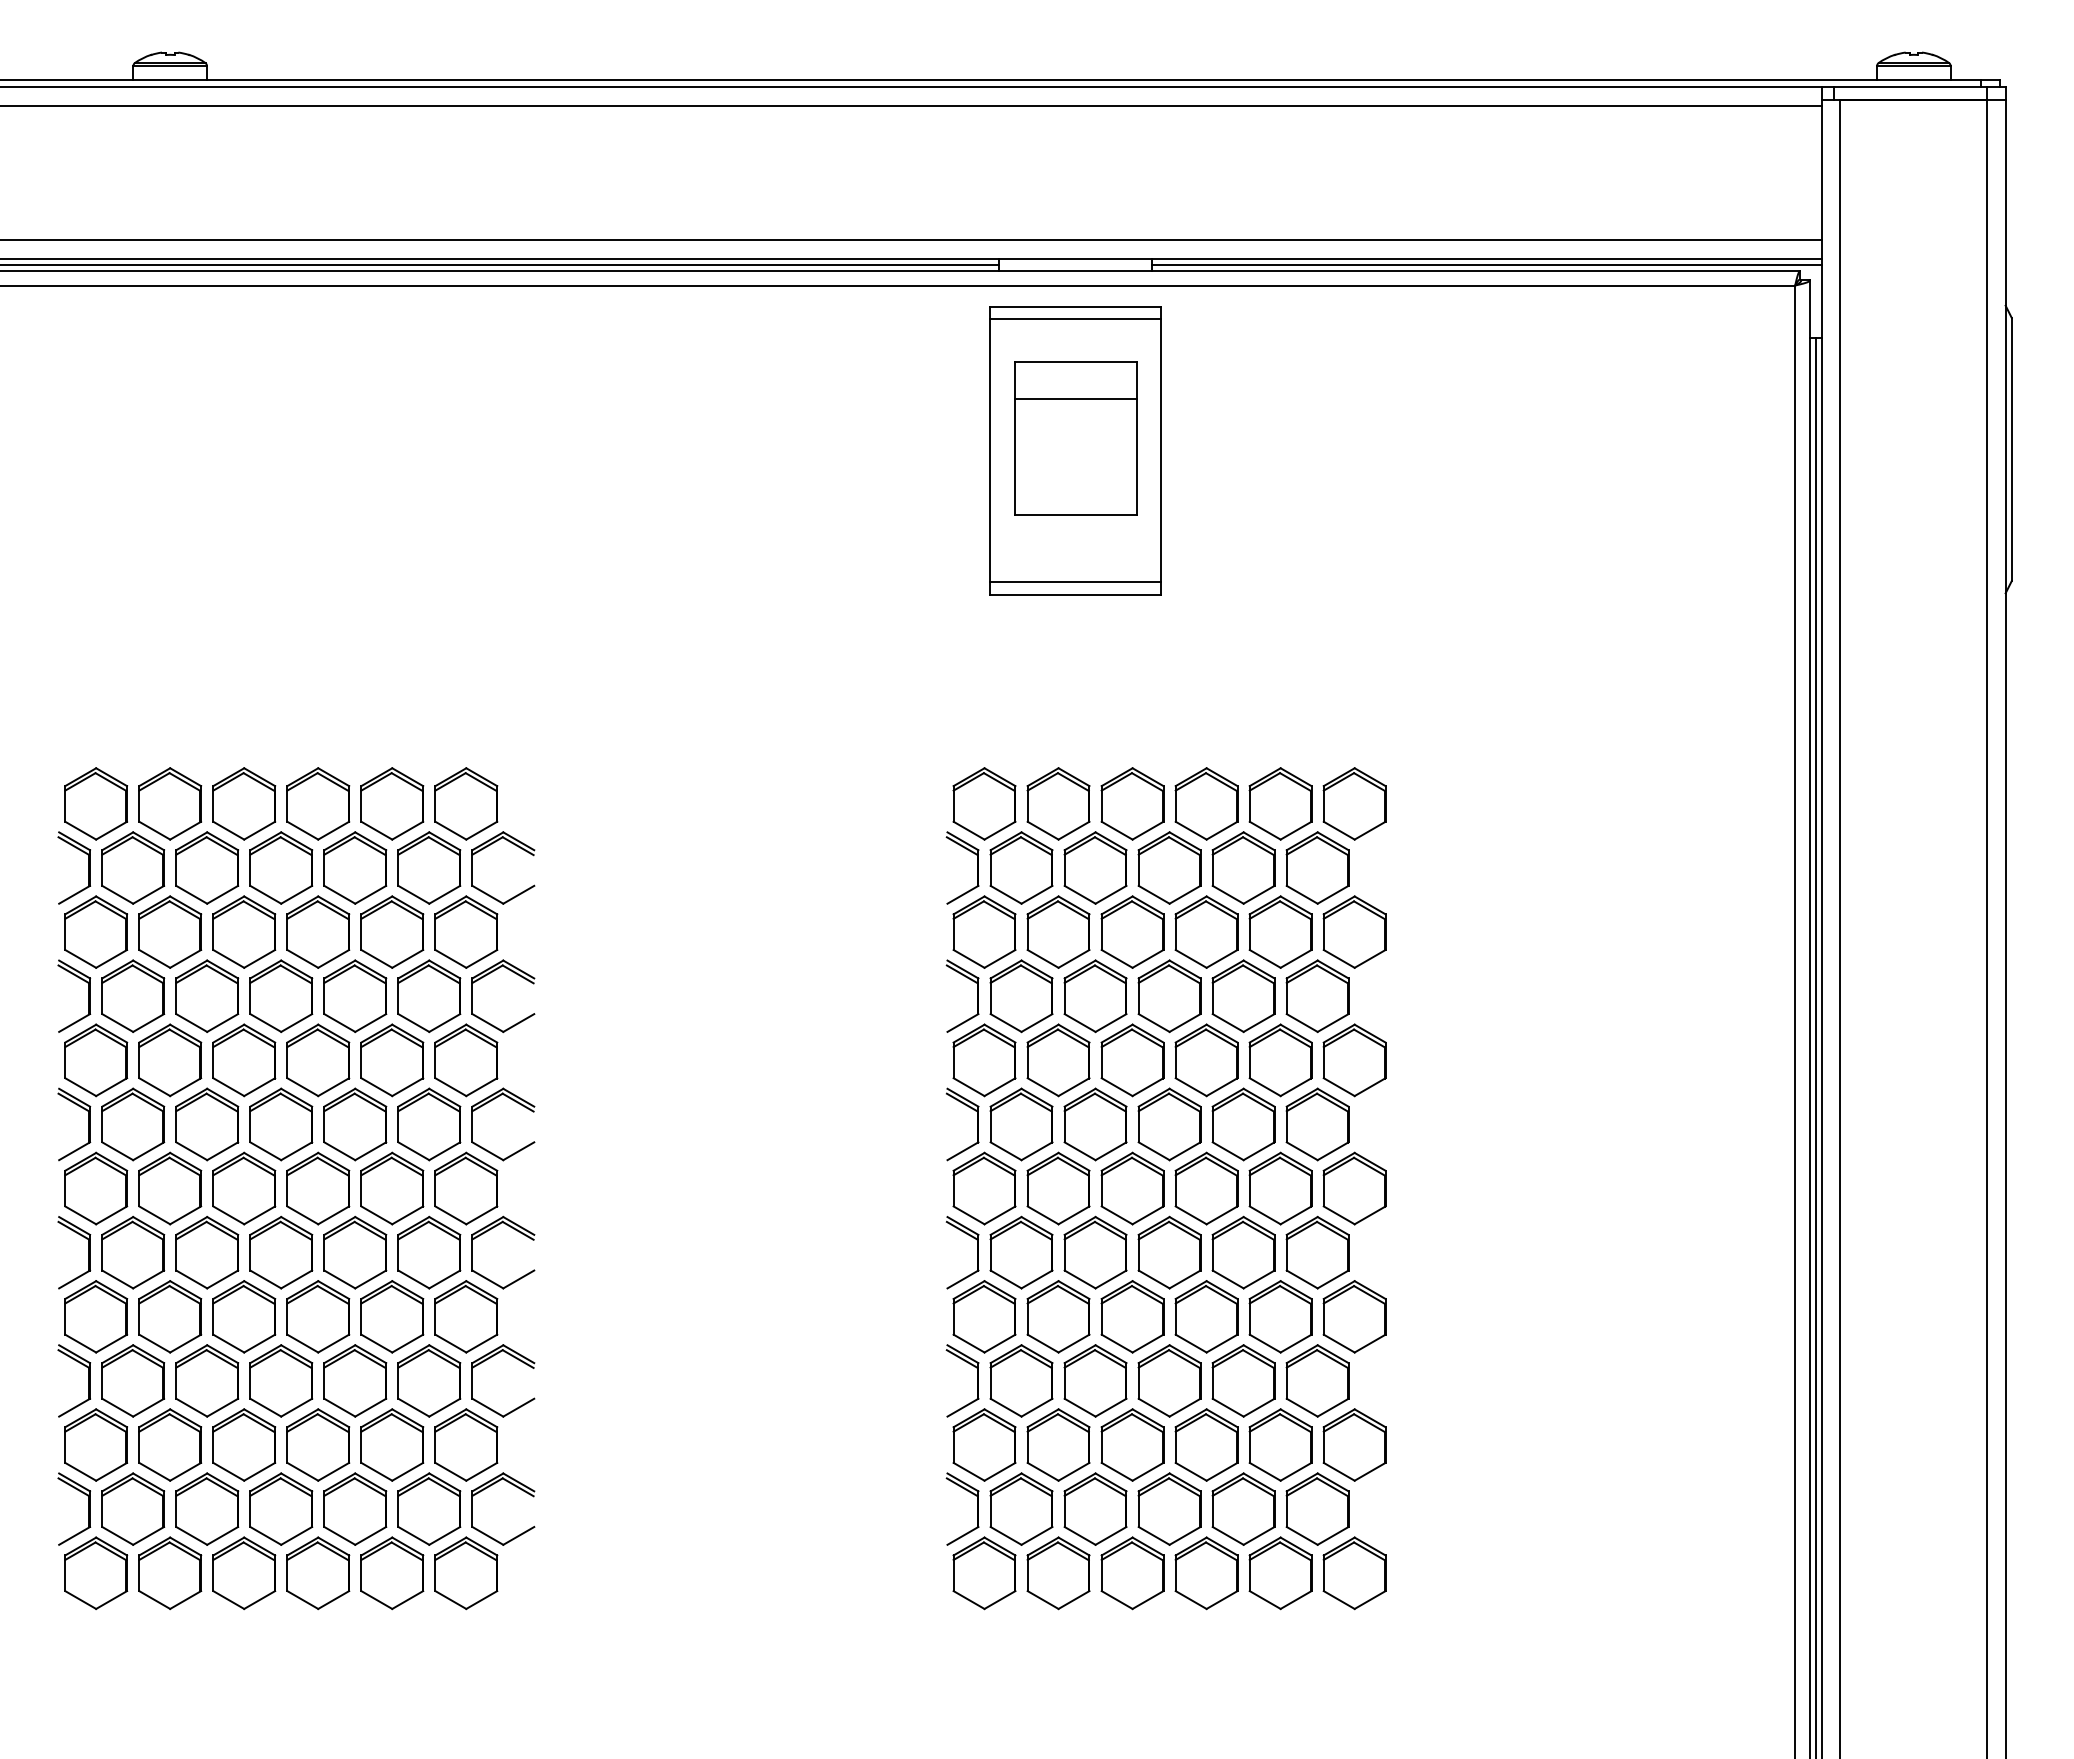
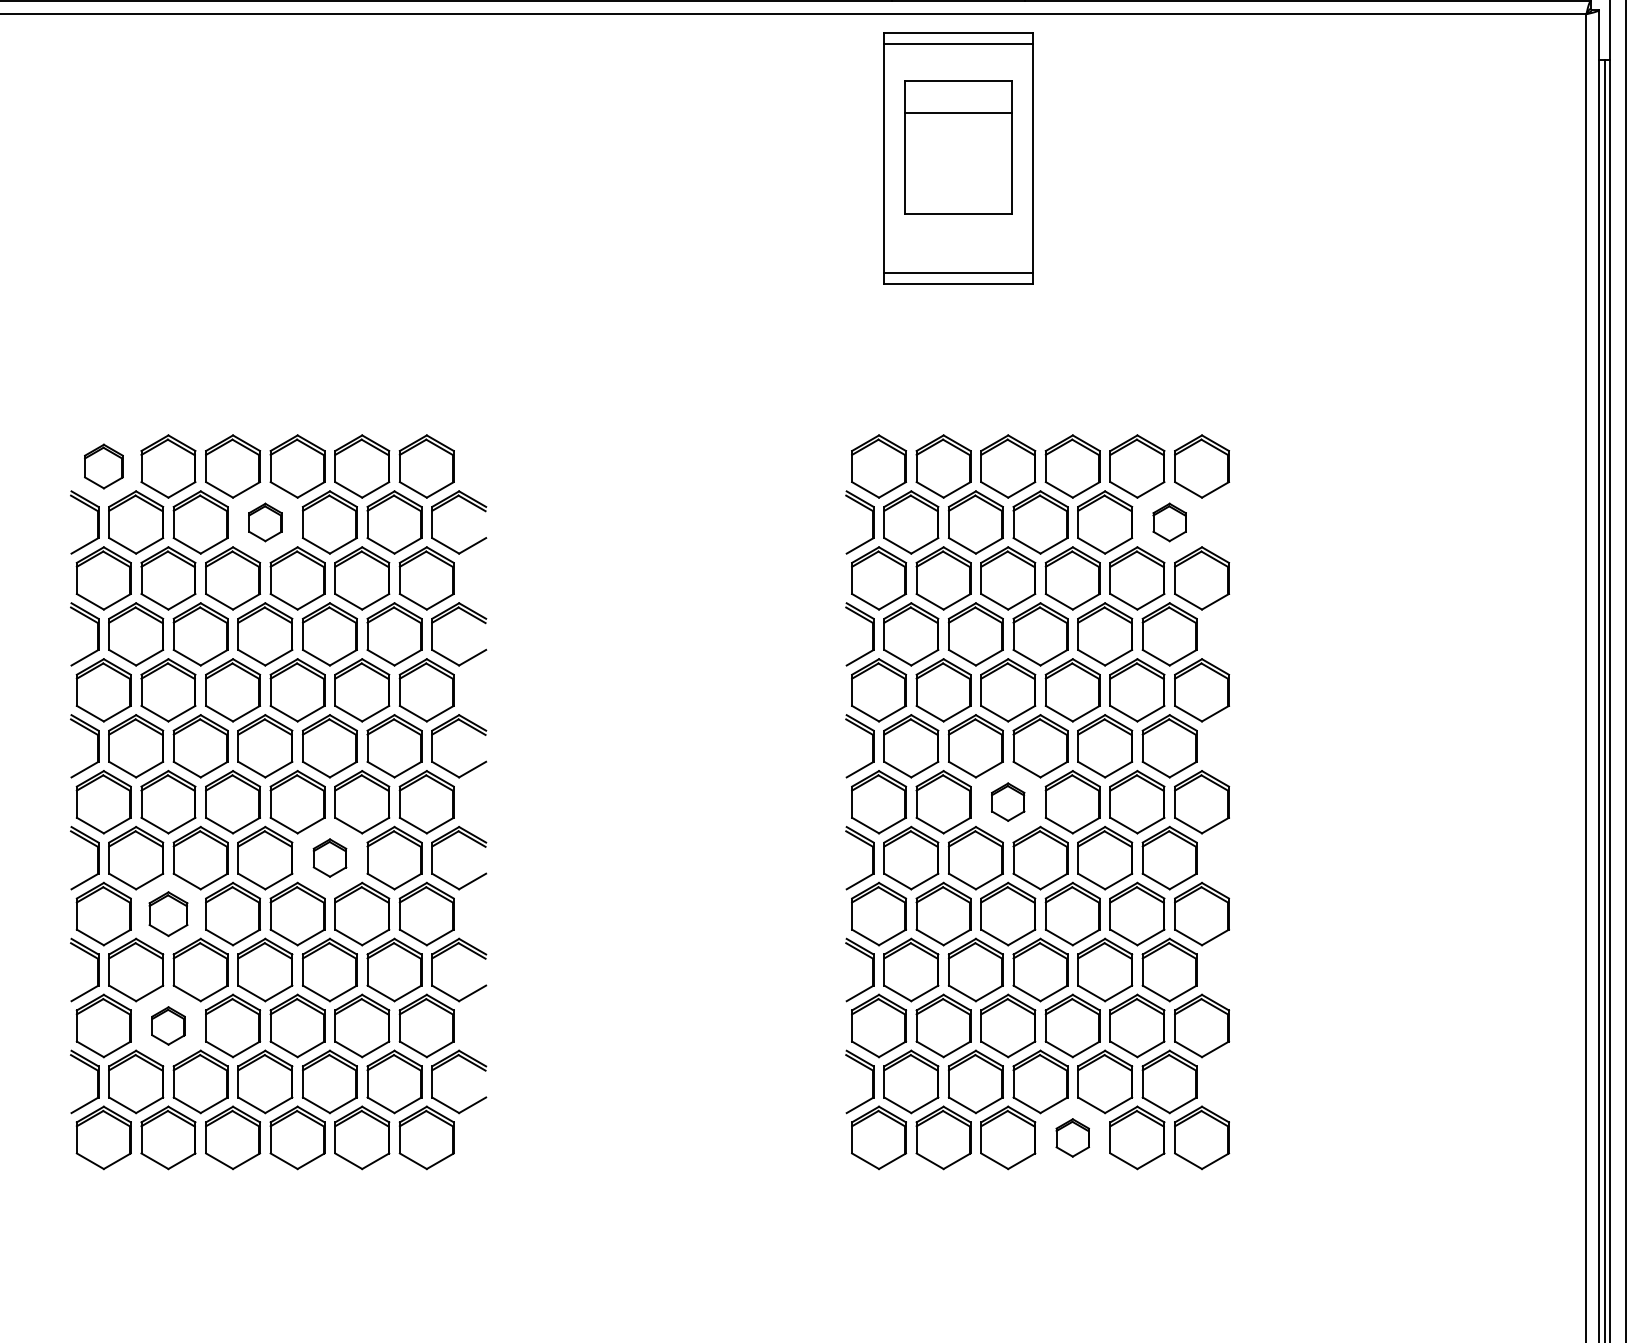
part: (96, 803) -> (104, 466), size x0.7
part: (281, 867) -> (265, 522), size x0.6
part: (1317, 867) -> (1169, 522), size x0.6
part: (1132, 1188) -> (1008, 802), size x0.6
part: (355, 1252) -> (330, 857), size x0.6
part: (170, 1316) -> (168, 913), size x0.7
part: (170, 1444) -> (168, 1025), size x0.6
part: (1206, 1573) -> (1072, 1138), size x0.6

